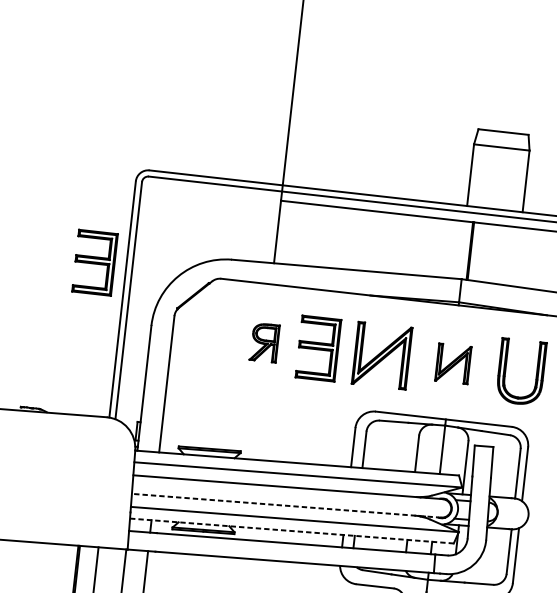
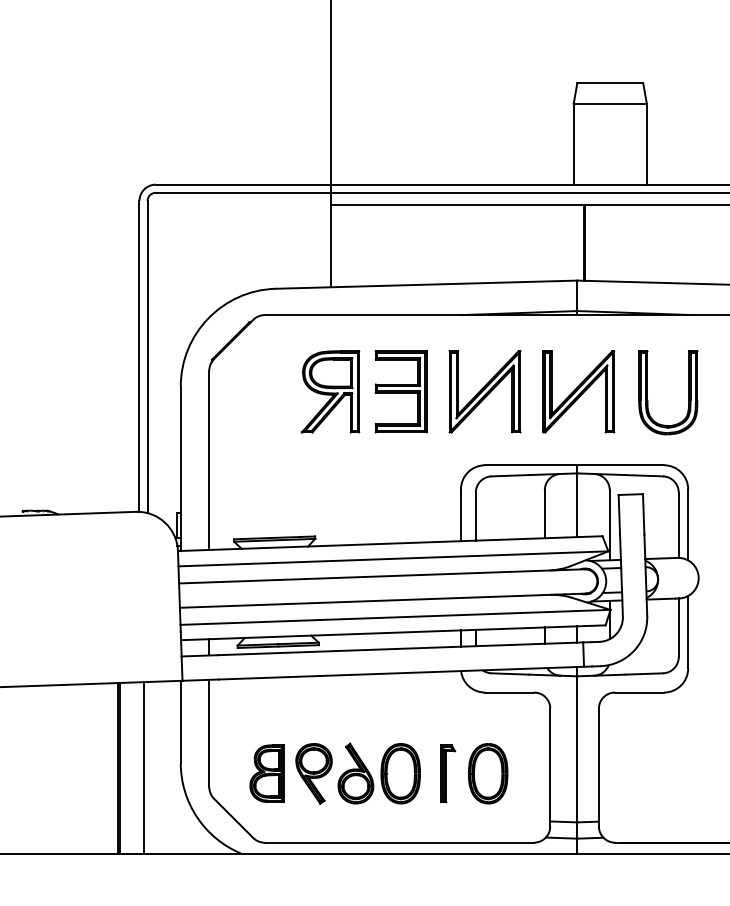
part: (94, 262) -> (97, 312), removed
part: (264, 342) -> (330, 391), size x1.67
part: (453, 363) -> (578, 391), size x1.67
line: (286, 505) -> (382, 600), dashed -> solid
line: (292, 530) -> (393, 632), dashed -> solid

